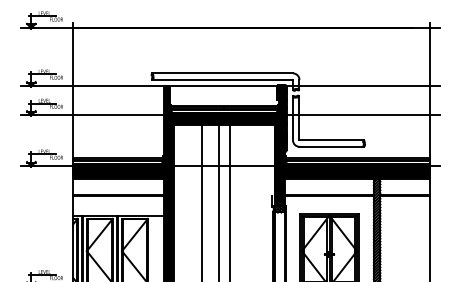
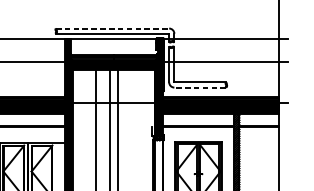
line: (223, 73) -> (113, 28), solid -> dashed
line: (331, 146) -> (200, 87), solid -> dashed

